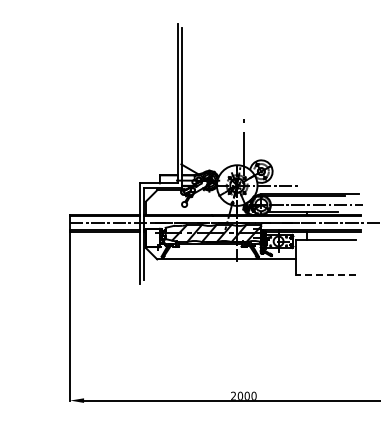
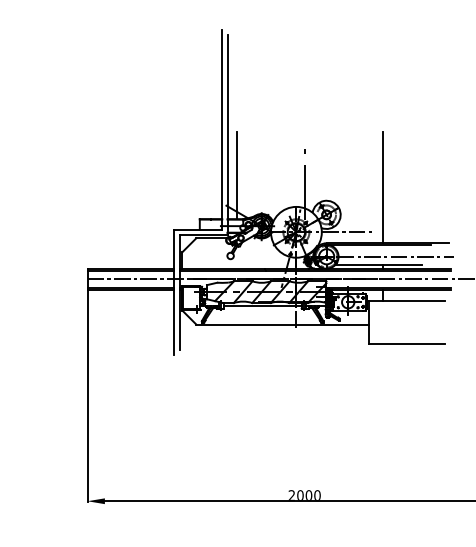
line: (189, 140) -> (236, 175), added
line: (306, 149) -> (383, 187), added
line: (325, 275) -> (406, 344), dashed -> solid

